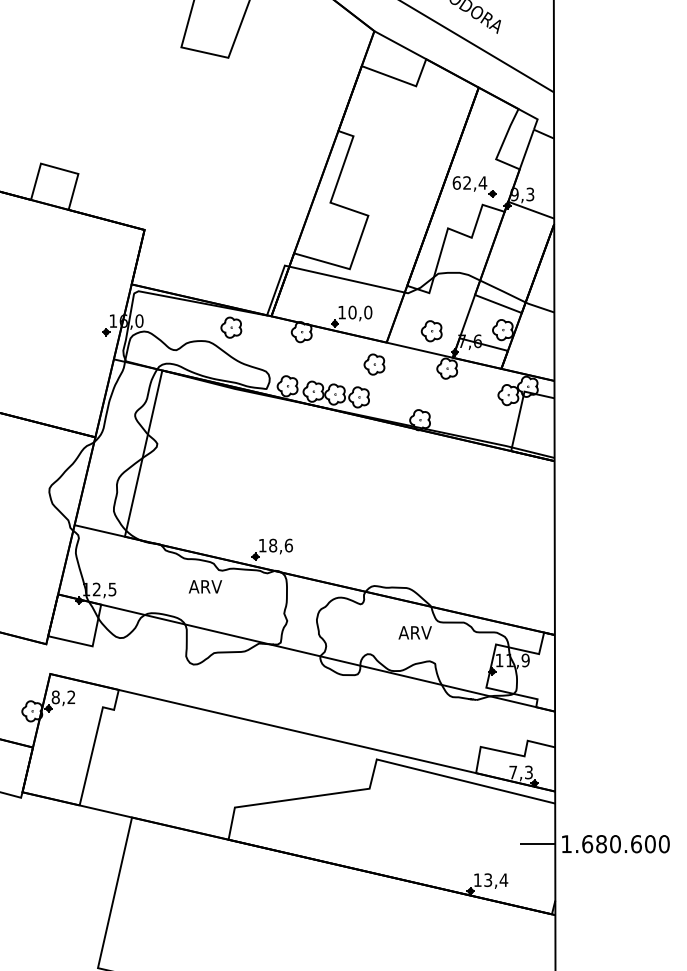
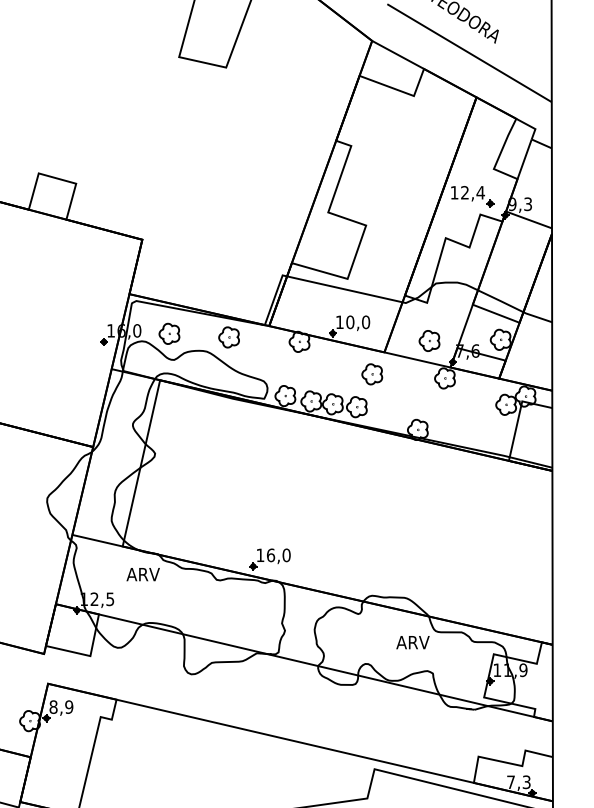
text: (456, 182) -> (454, 192), 62,4 -> 12,4
part: (171, 324) -> (169, 334), added
text: (280, 545) -> (278, 555), 18,6 -> 16,0
text: (205, 586) -> (143, 574), moved
text: (71, 697) -> (69, 707), 8,2 -> 8,9

